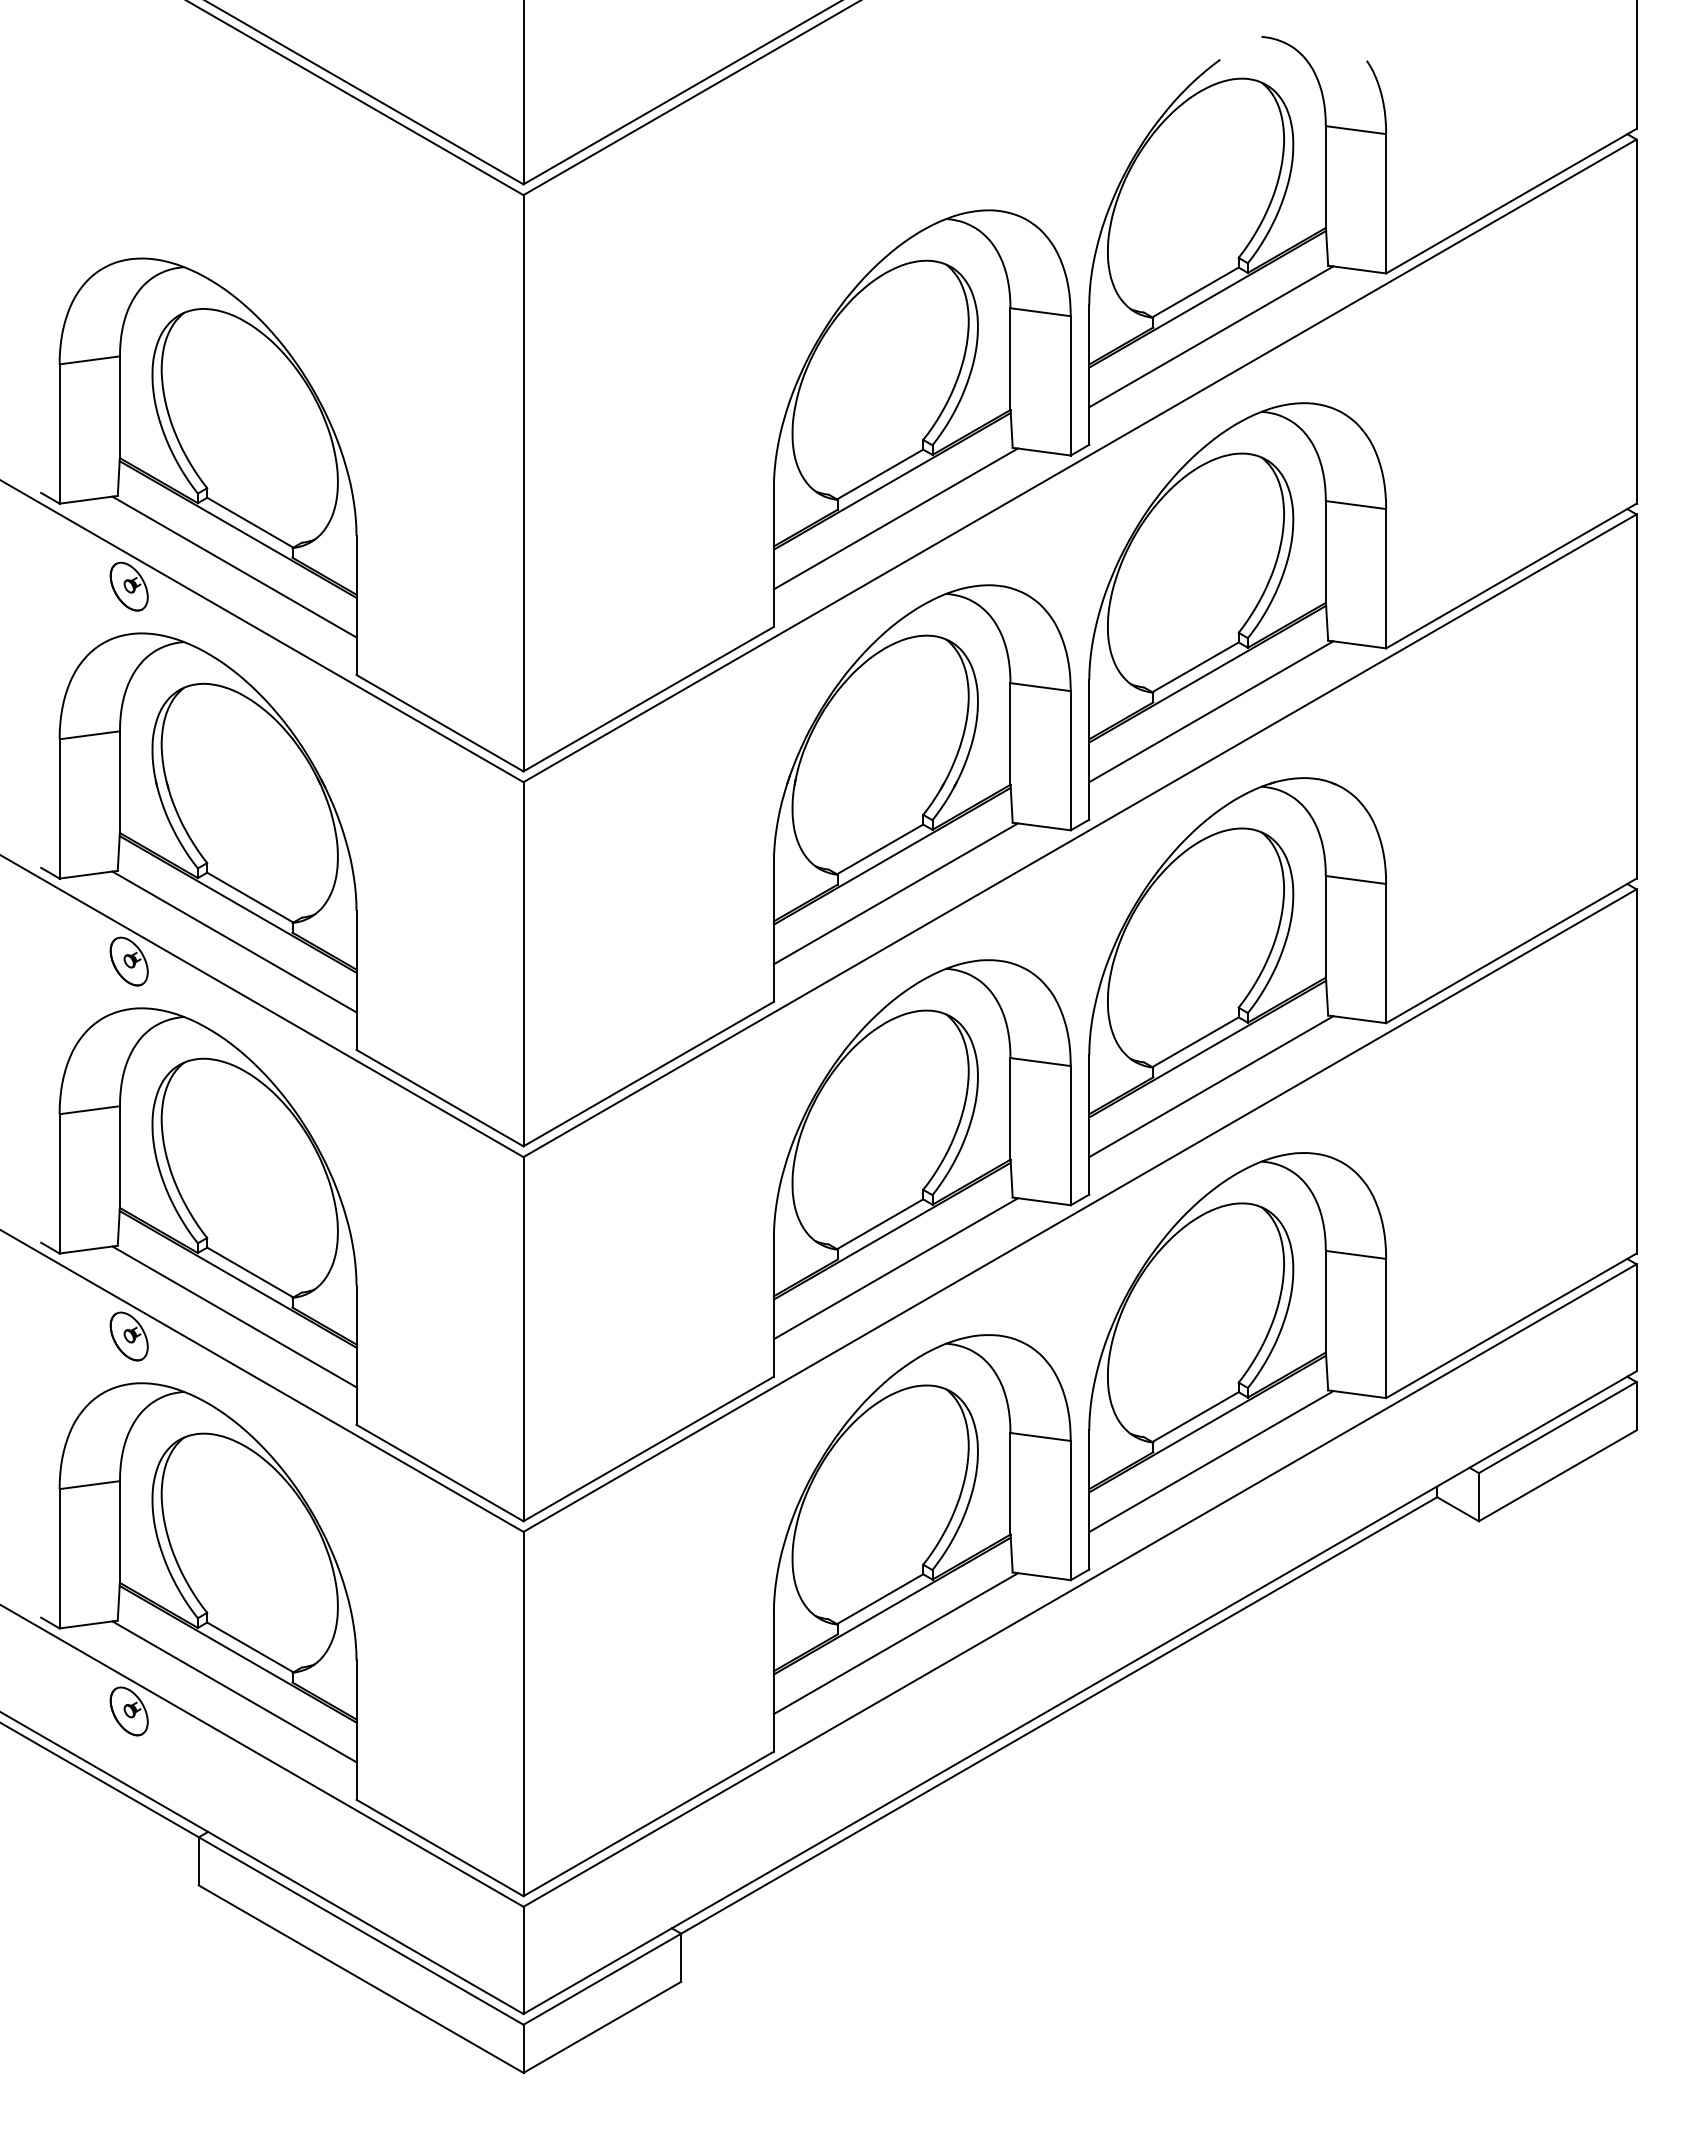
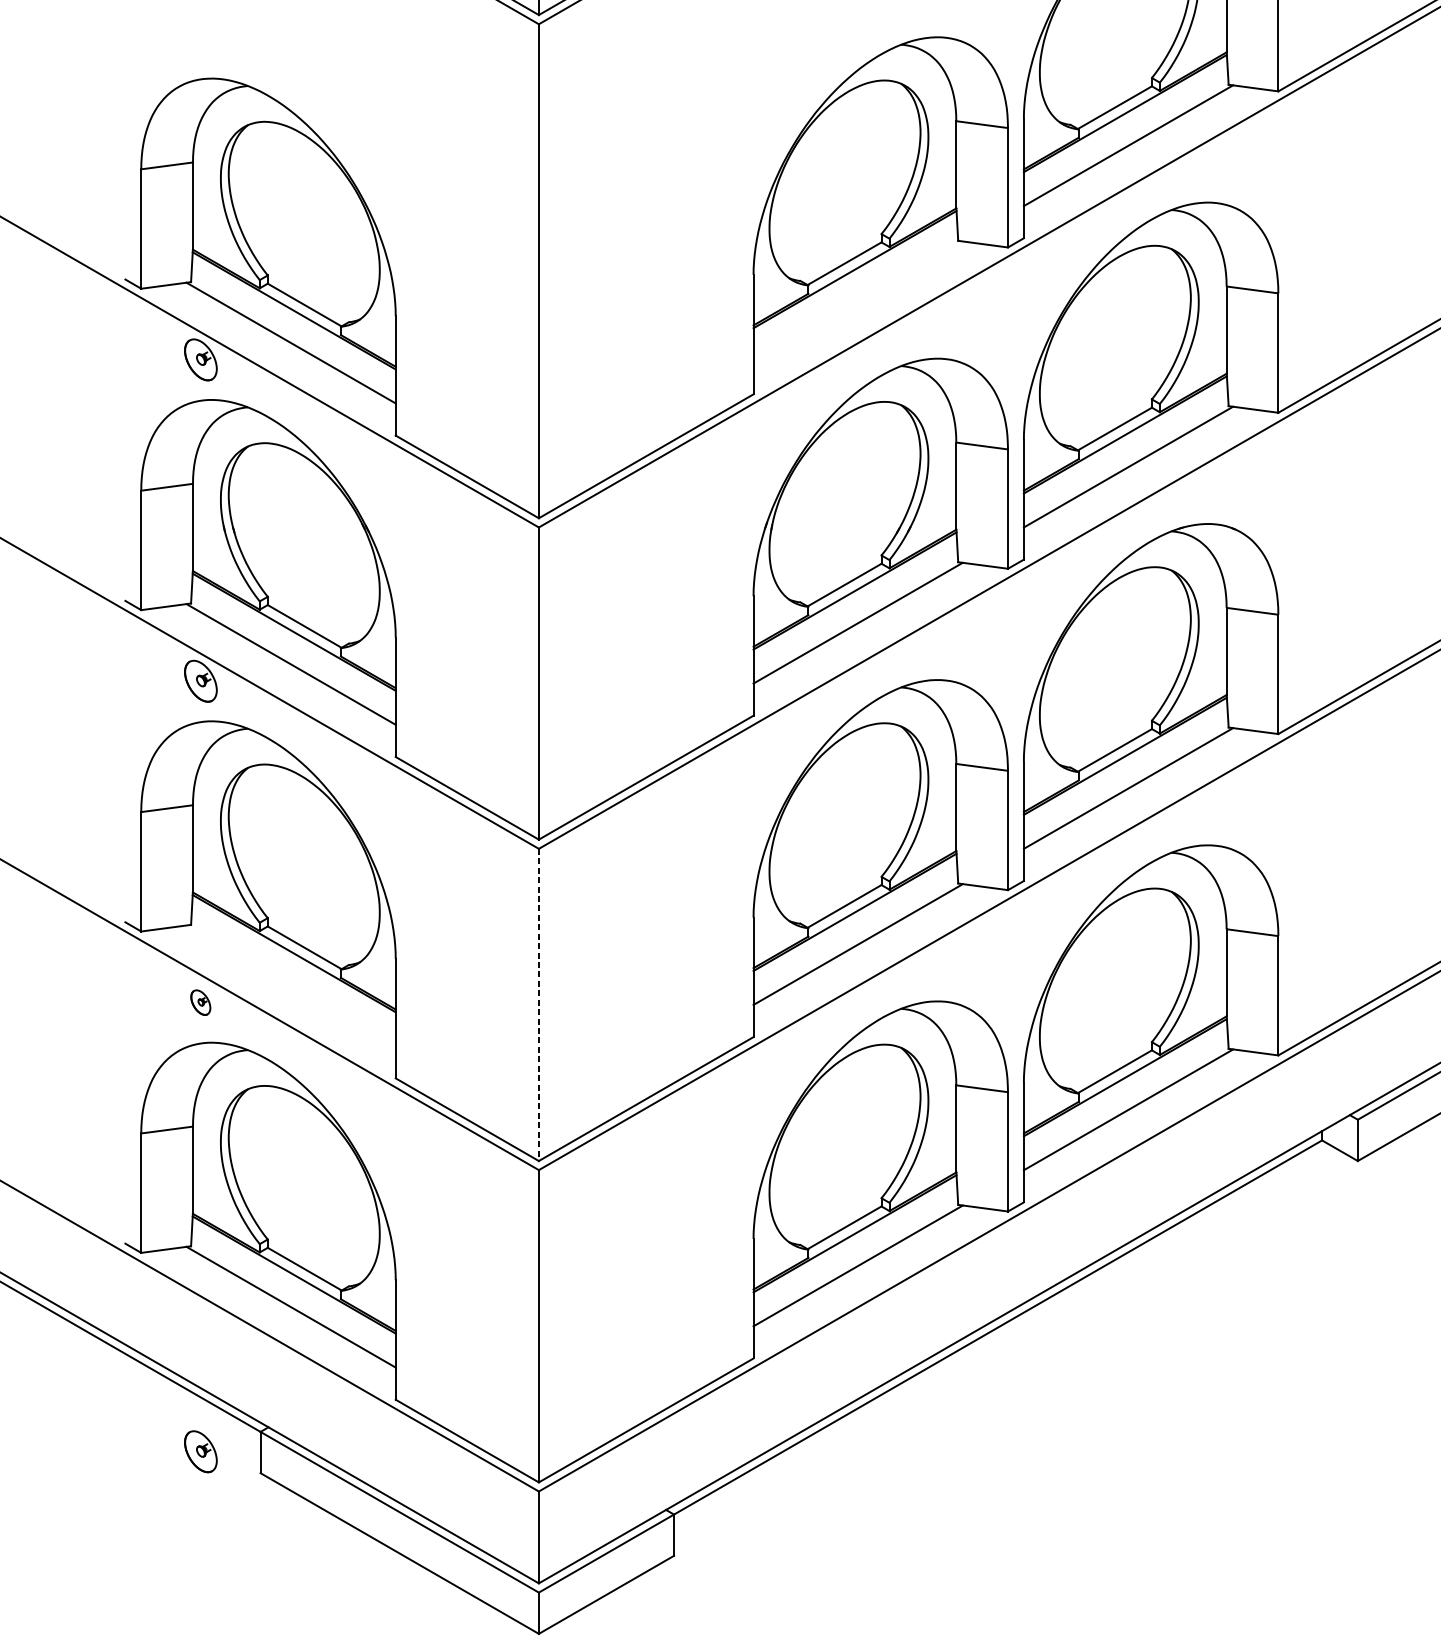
line: (895, 518) -> (857, 301), removed
line: (234, 1316) -> (291, 985), removed
part: (128, 1336) -> (200, 1002), size x0.6
line: (523, 1339) -> (538, 1005), solid -> dashed
part: (128, 1711) -> (200, 1451), moved

